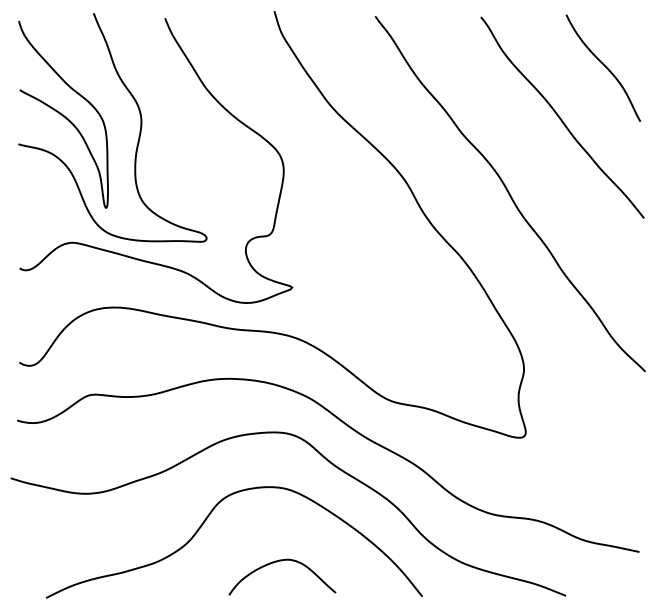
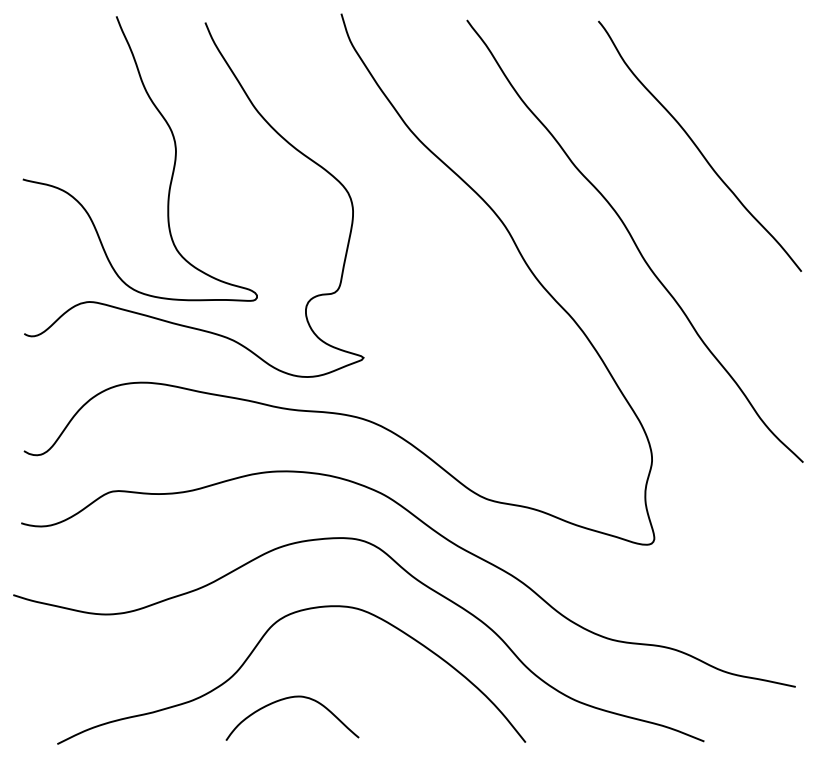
curve: (604, 66) -> (752, 82), removed
curve: (63, 114) -> (78, 142), removed
curve: (277, 562) -> (286, 699), moved

